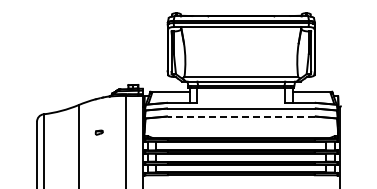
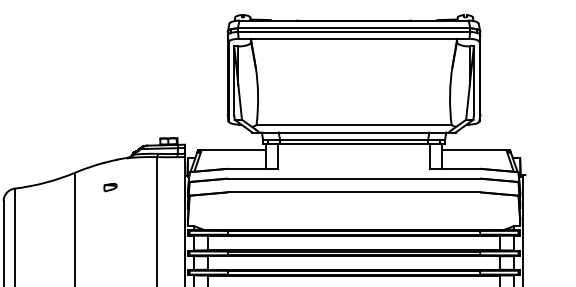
line: (241, 116) -> (354, 192), dashed -> solid
part: (98, 132) -> (109, 187), moved

